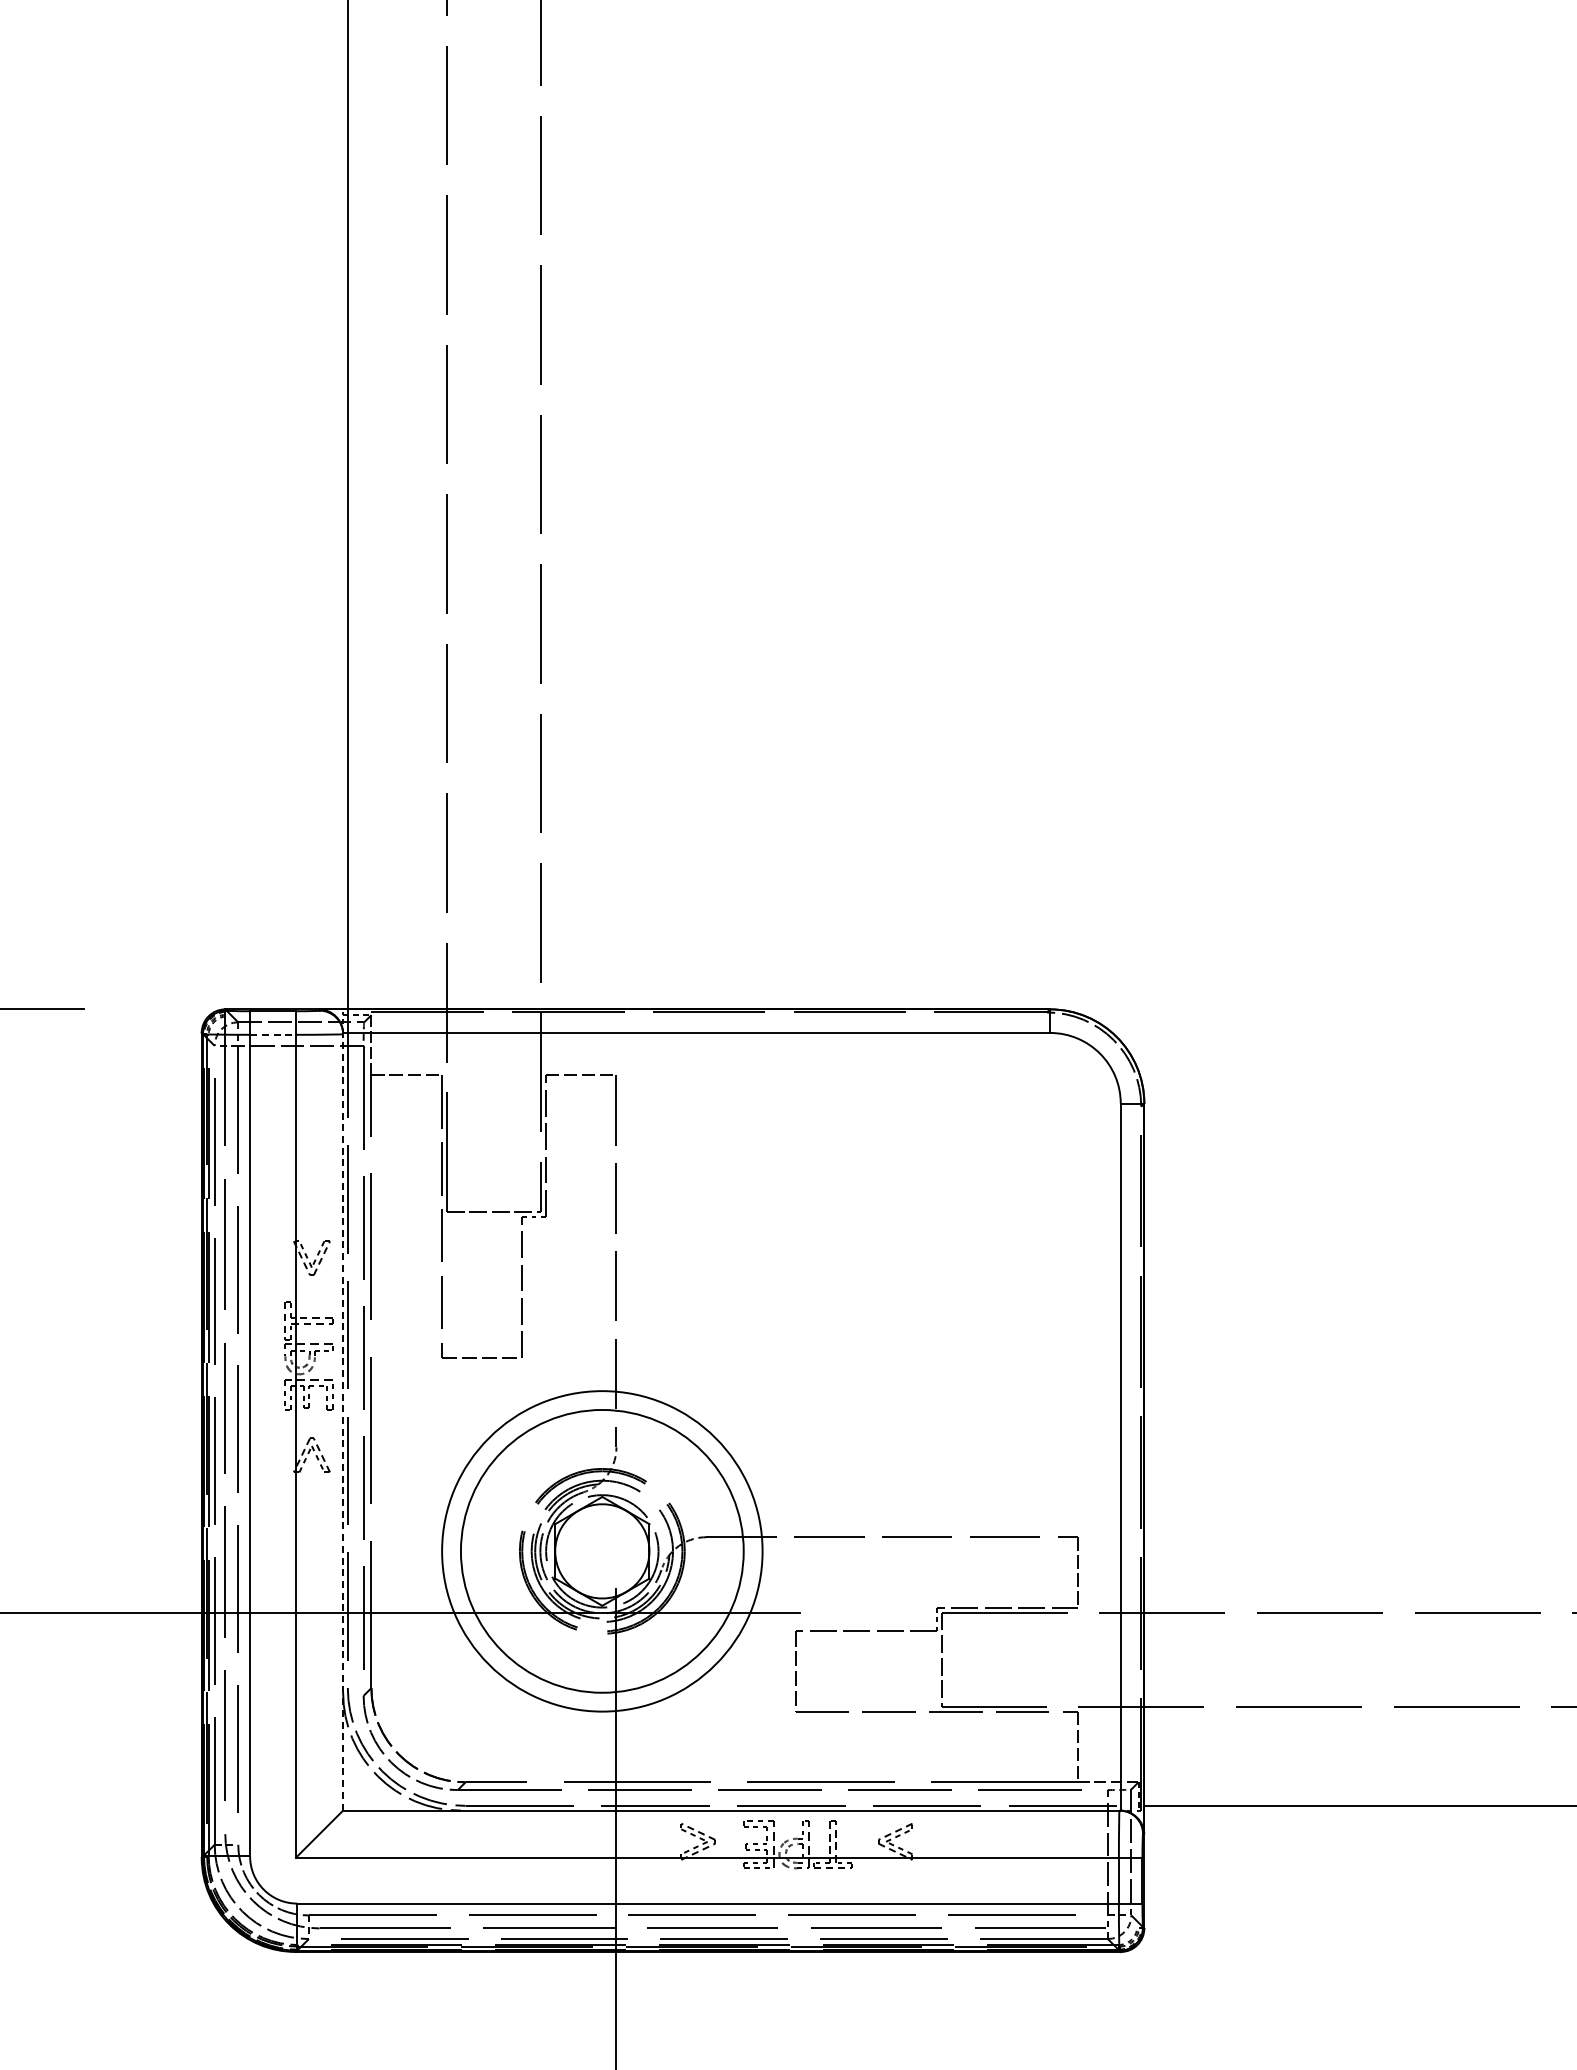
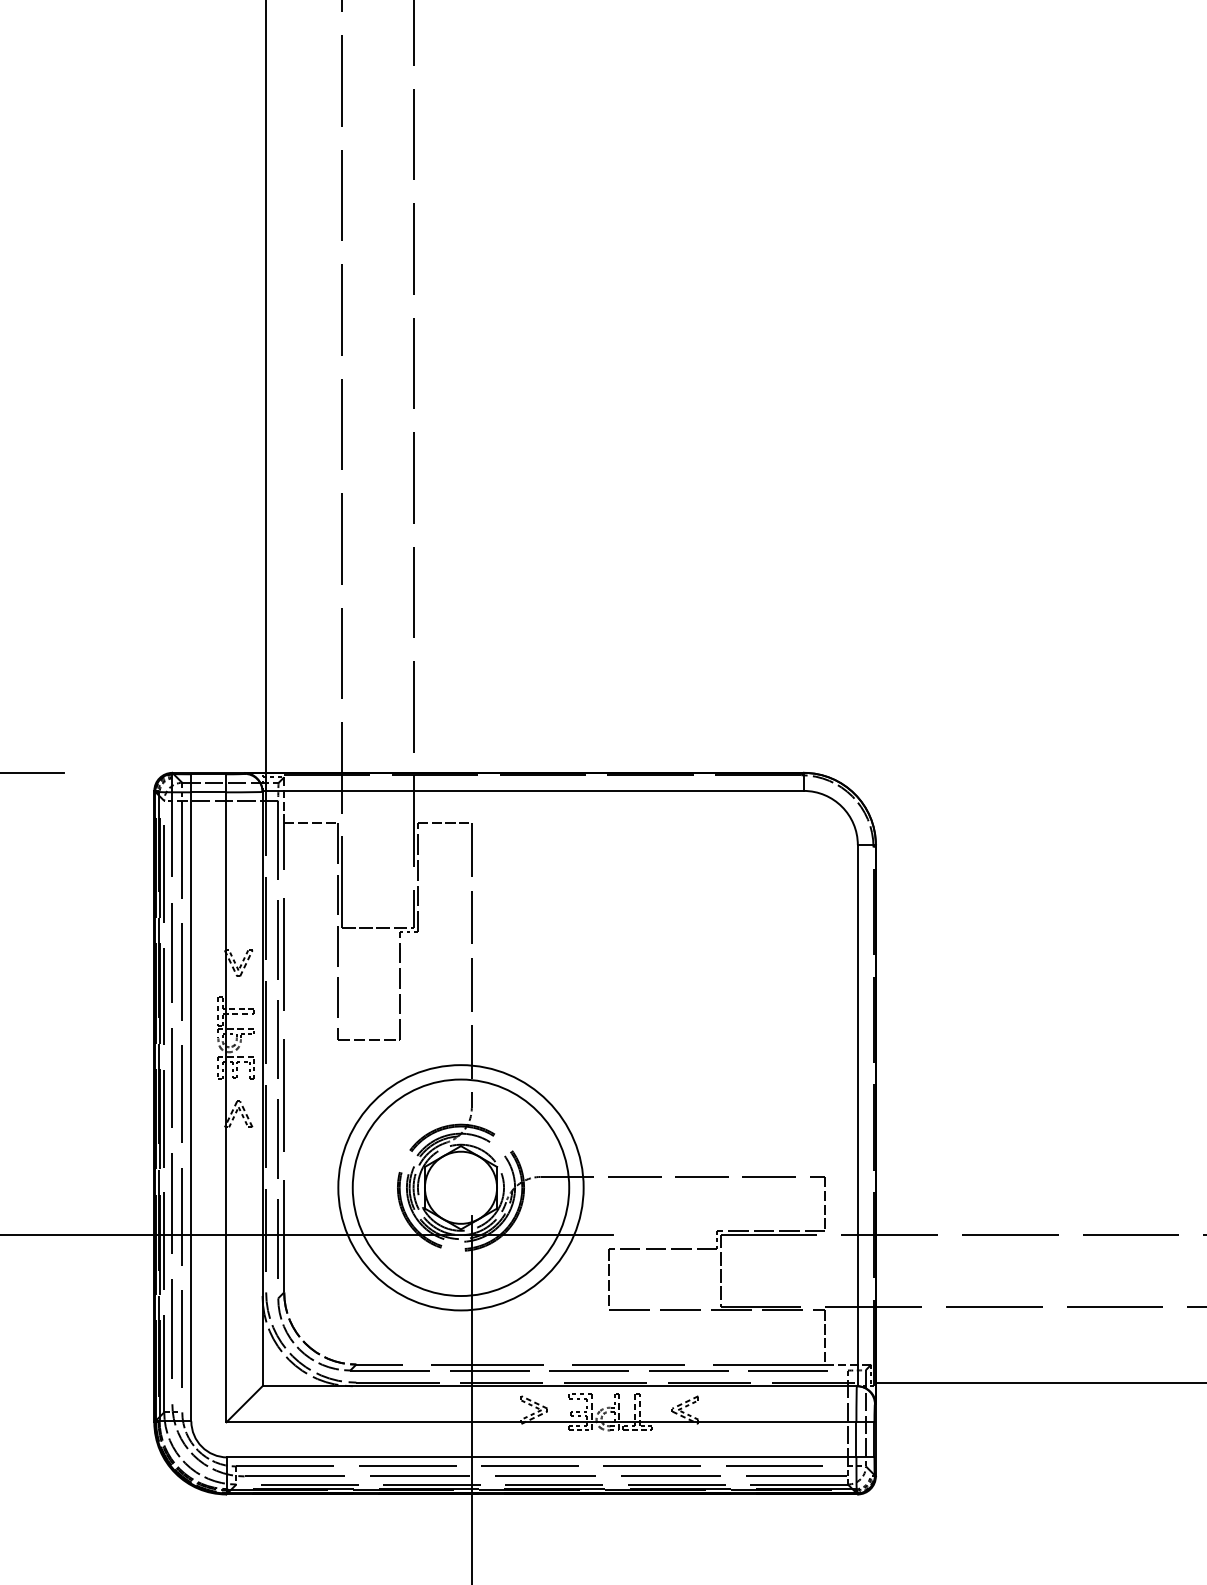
line: (273, 1034) -> (209, 792), dashed -> solid
line: (343, 1421) -> (262, 1088), dashed -> solid

